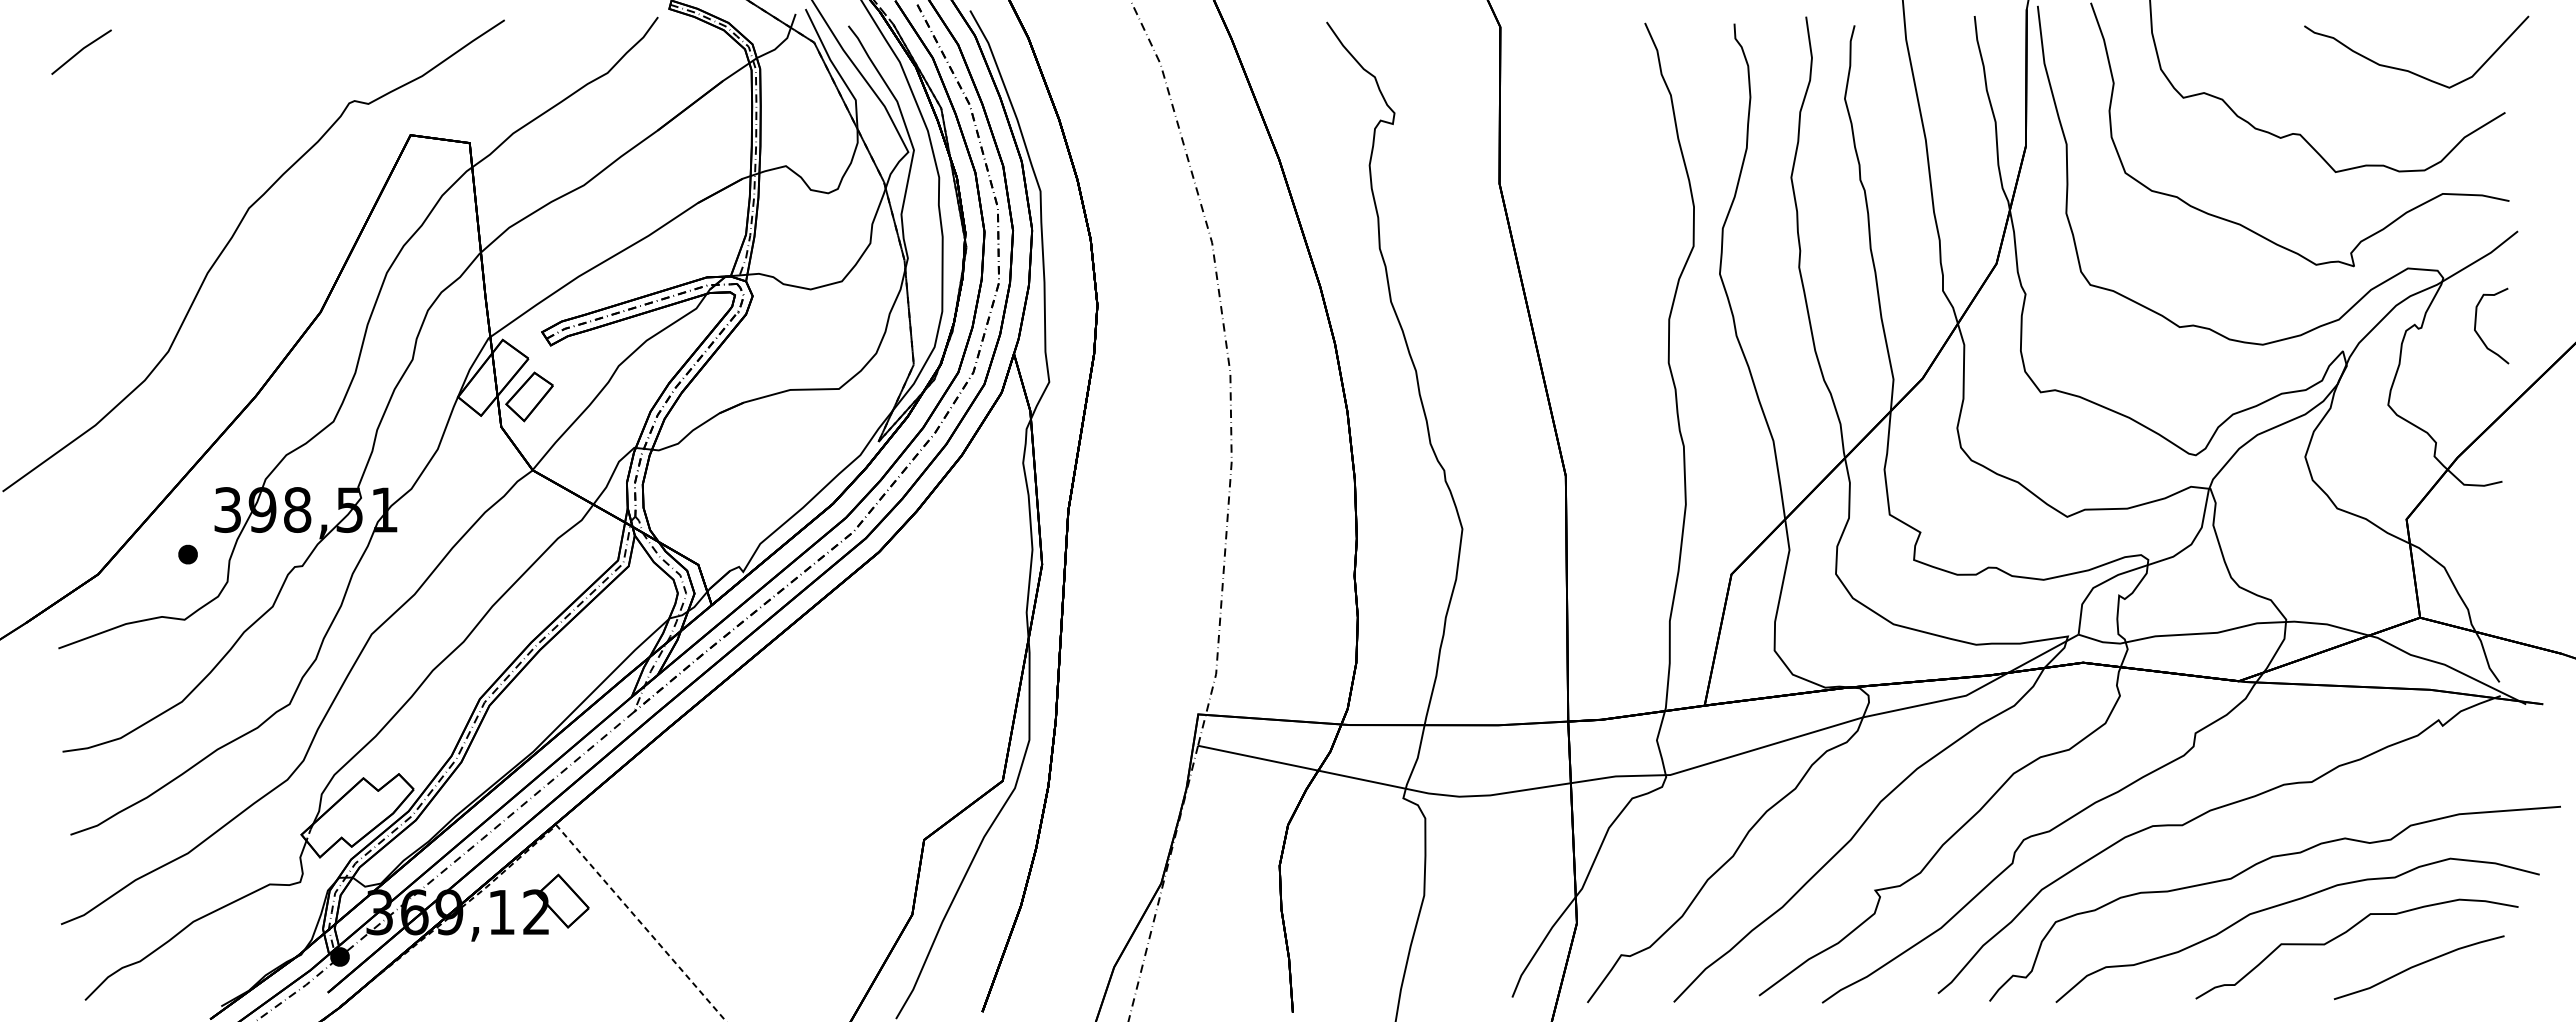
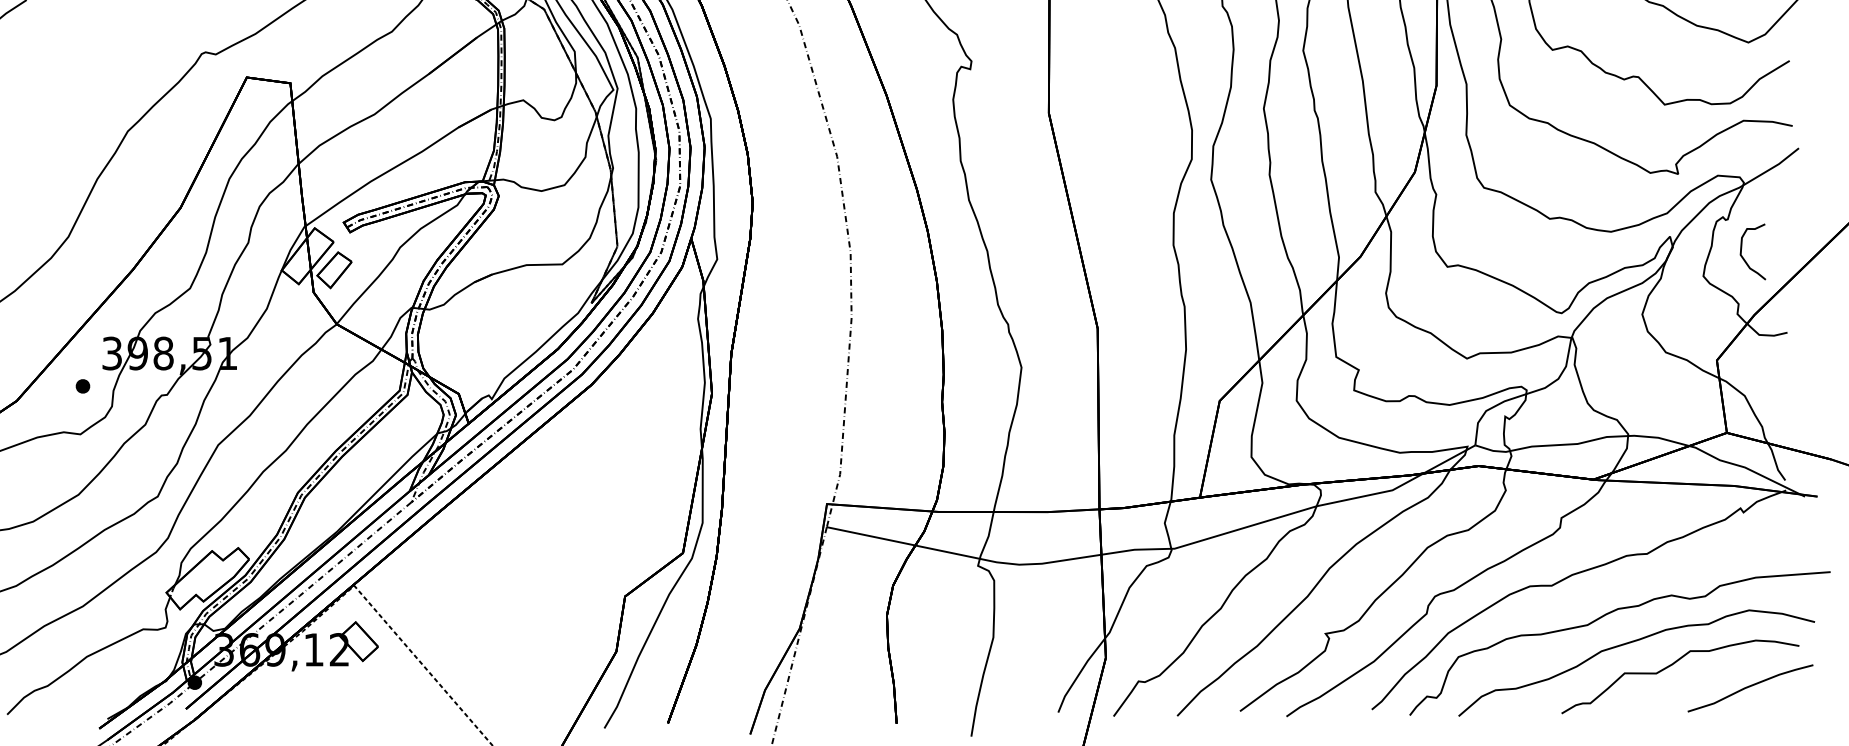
curve: (2476, 325) -> (1741, 251), moved
curve: (2417, 966) -> (1749, 687), moved

